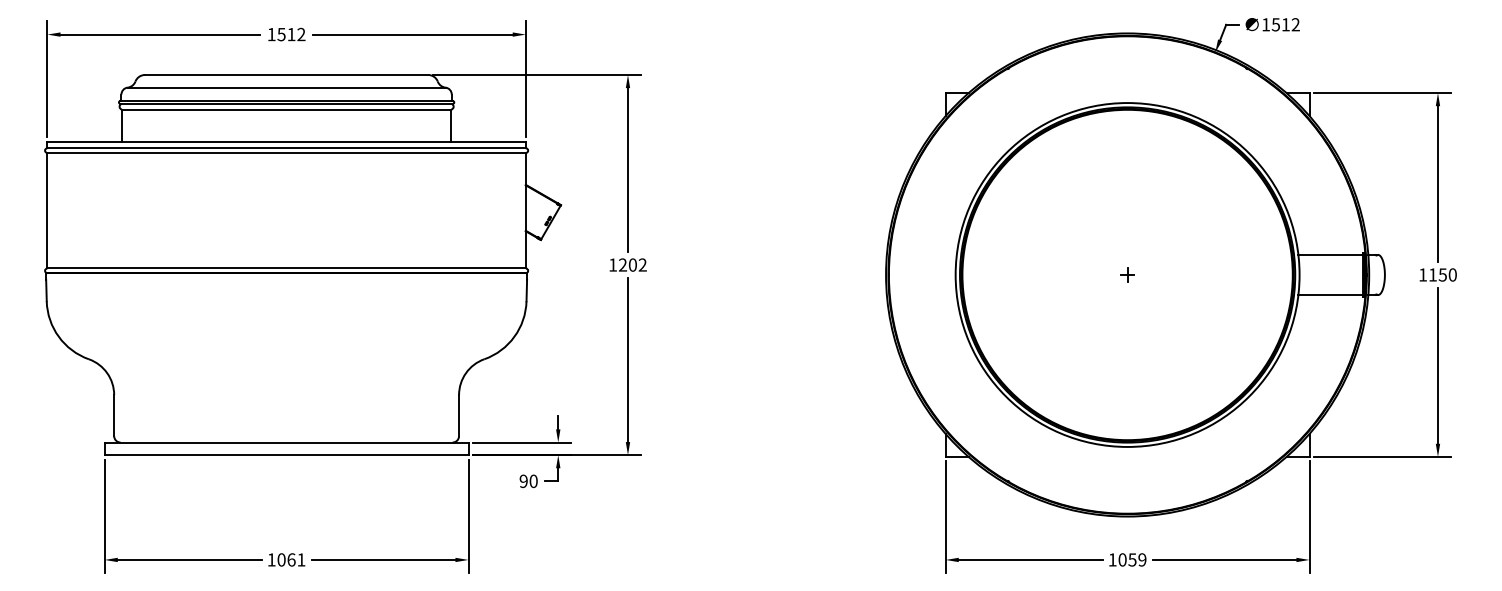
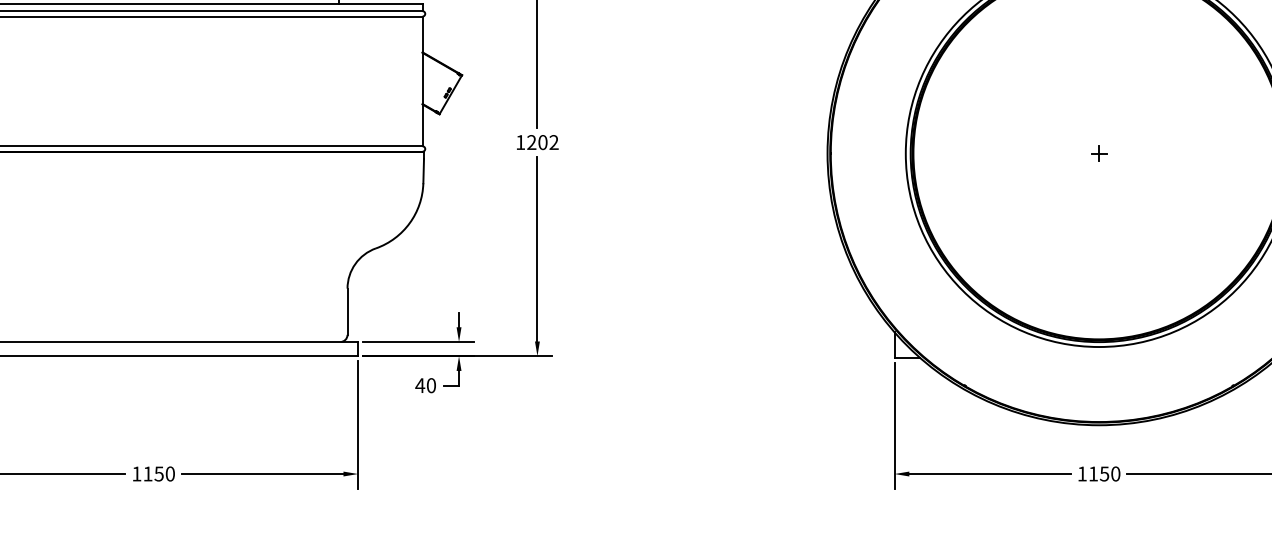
text: (523, 481) -> (419, 385), 90 -> 40
text: (291, 559) -> (159, 473), 1061 -> 1150
text: (1132, 559) -> (1104, 473), 1059 -> 1150

